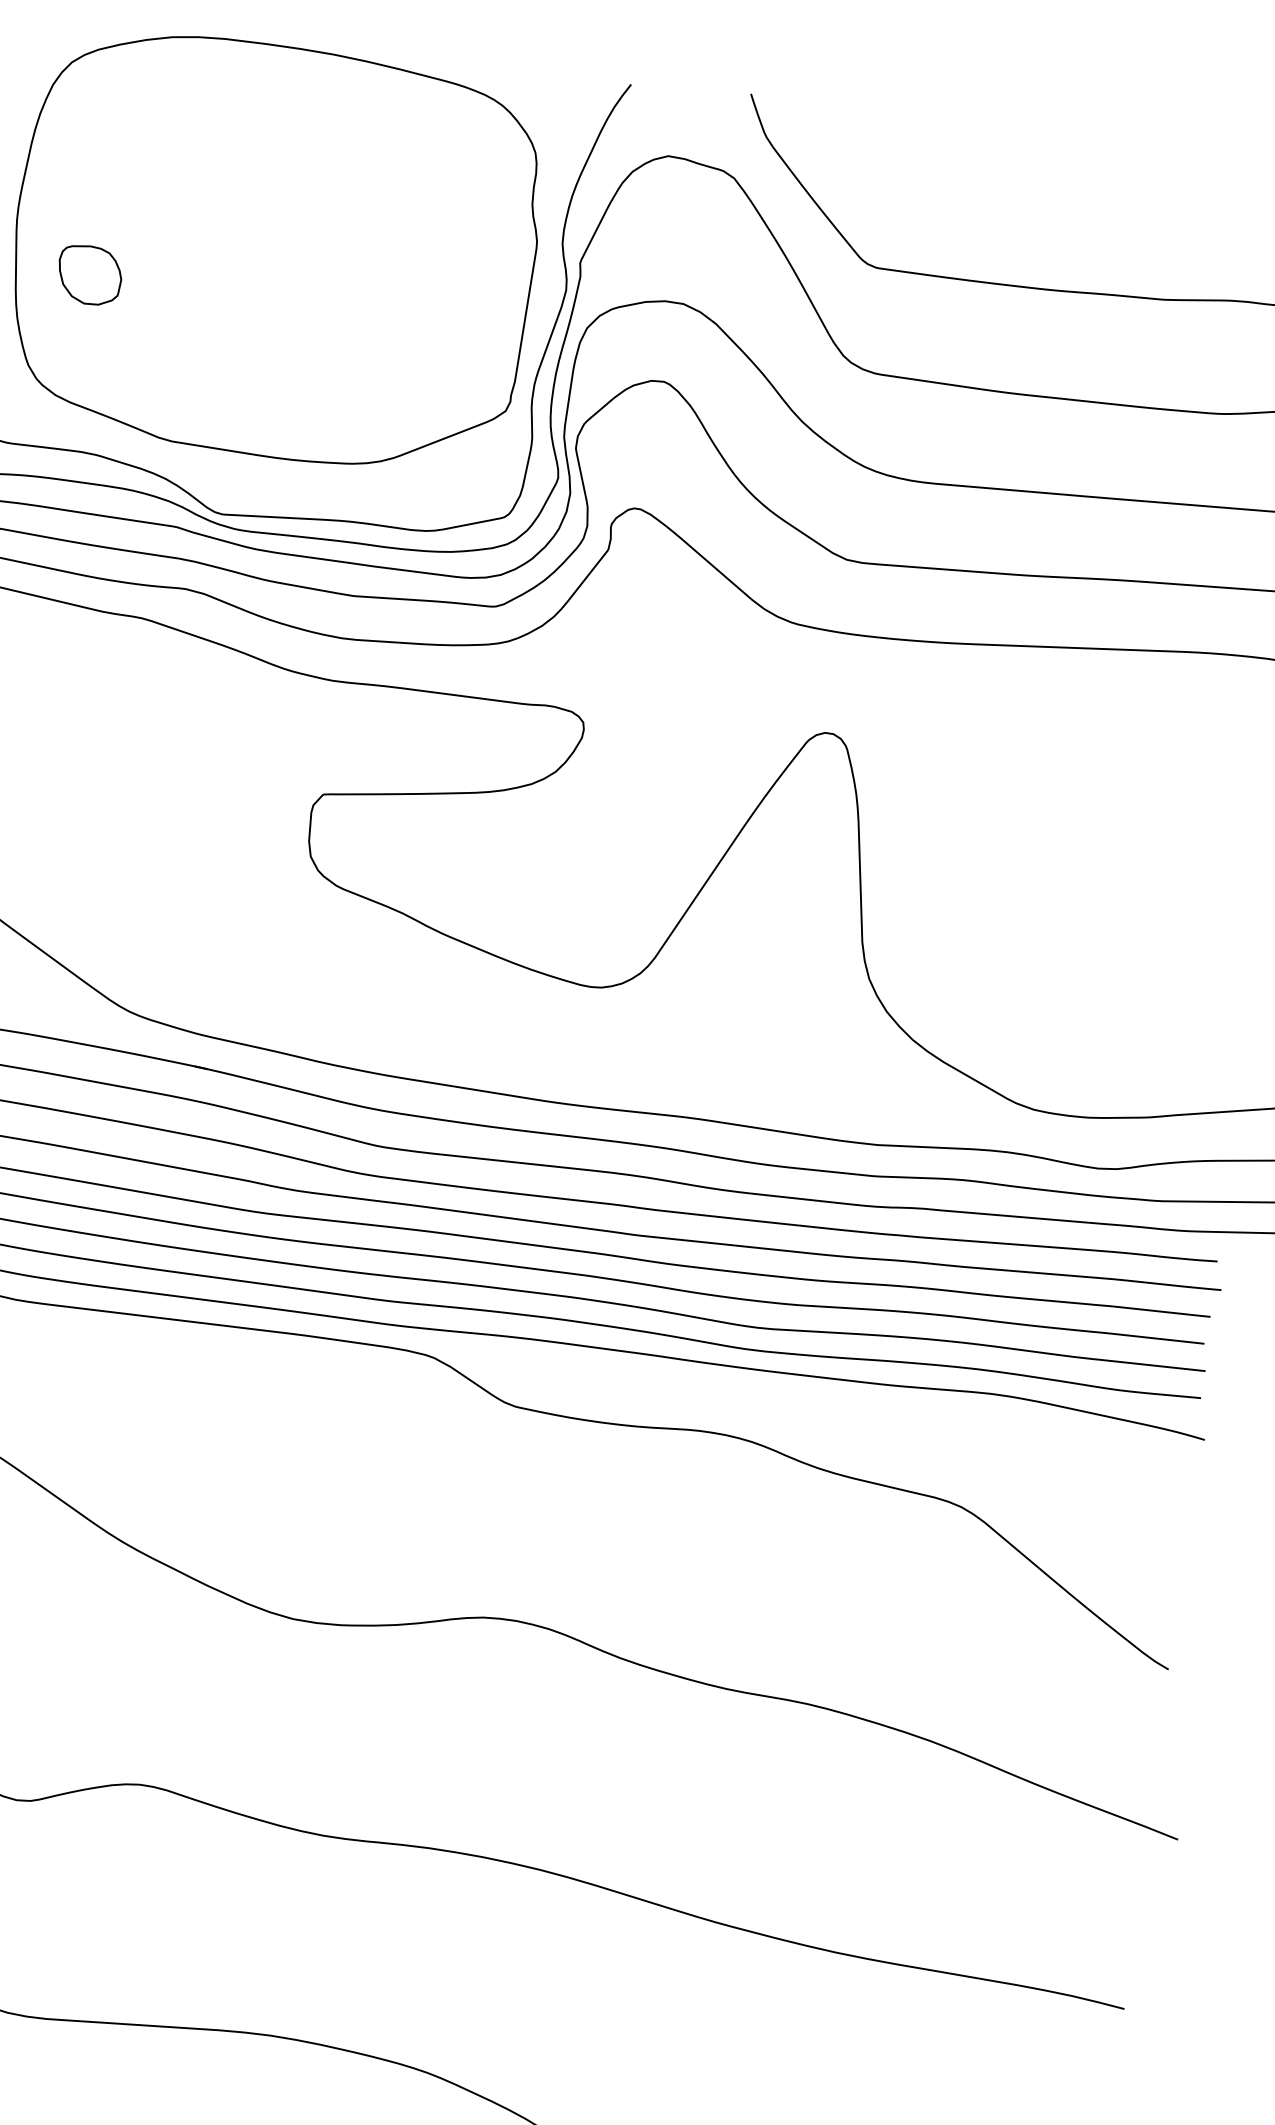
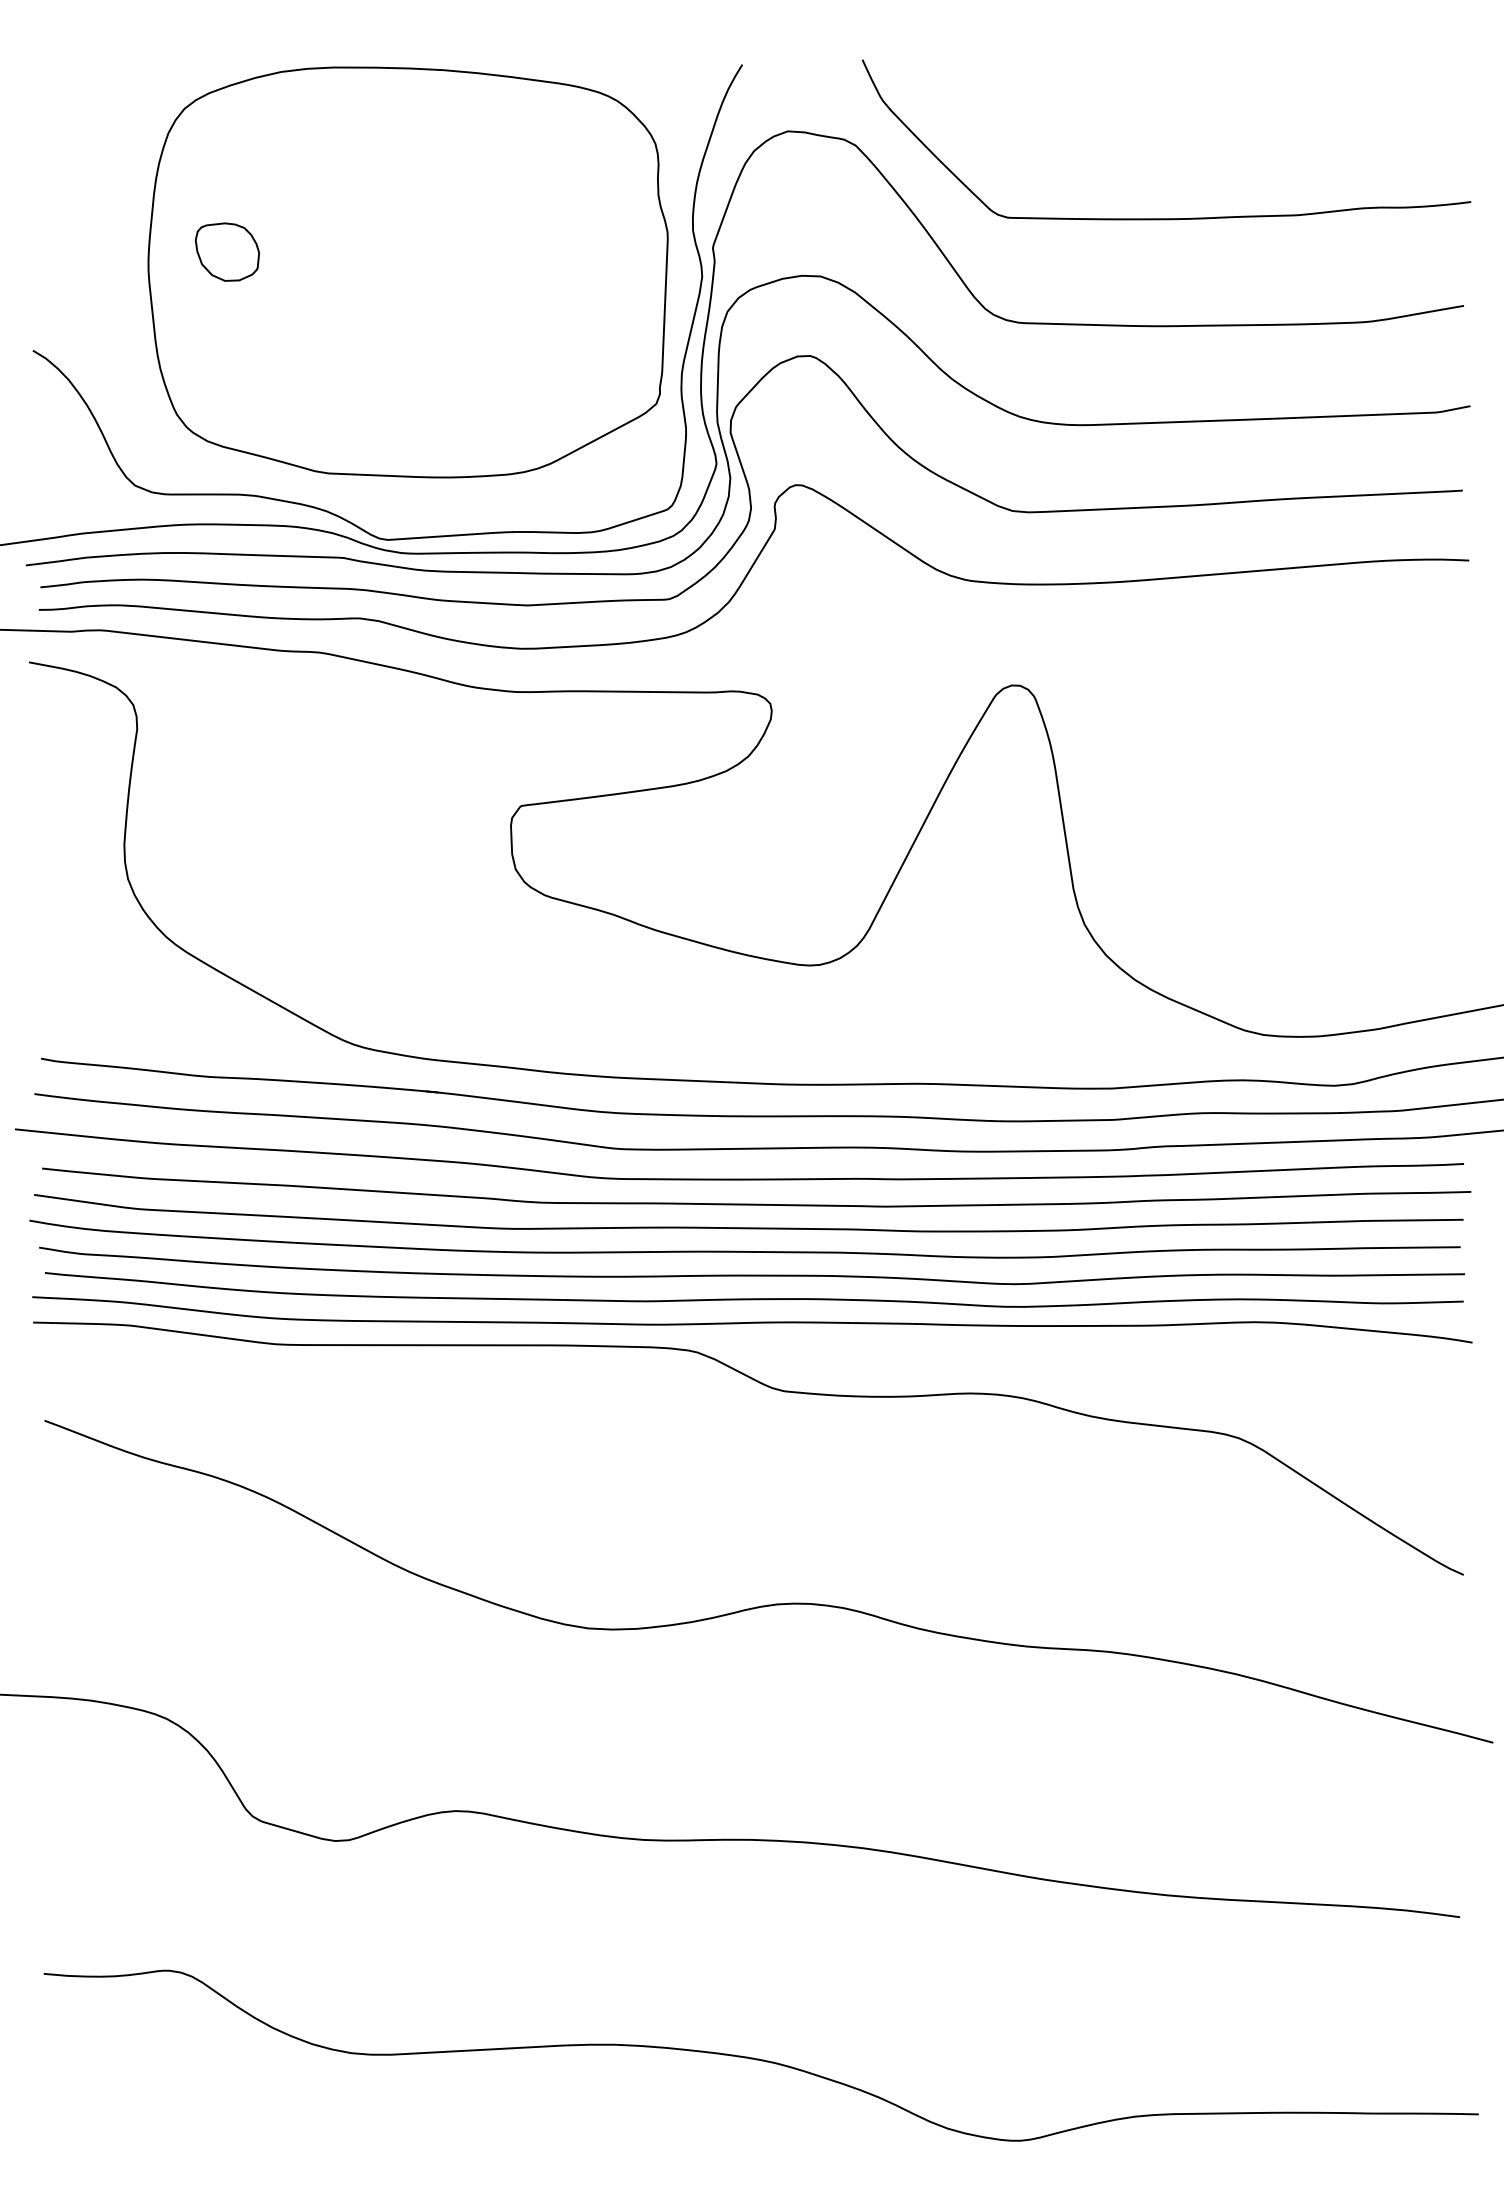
part: (89, 274) -> (227, 251), moved

